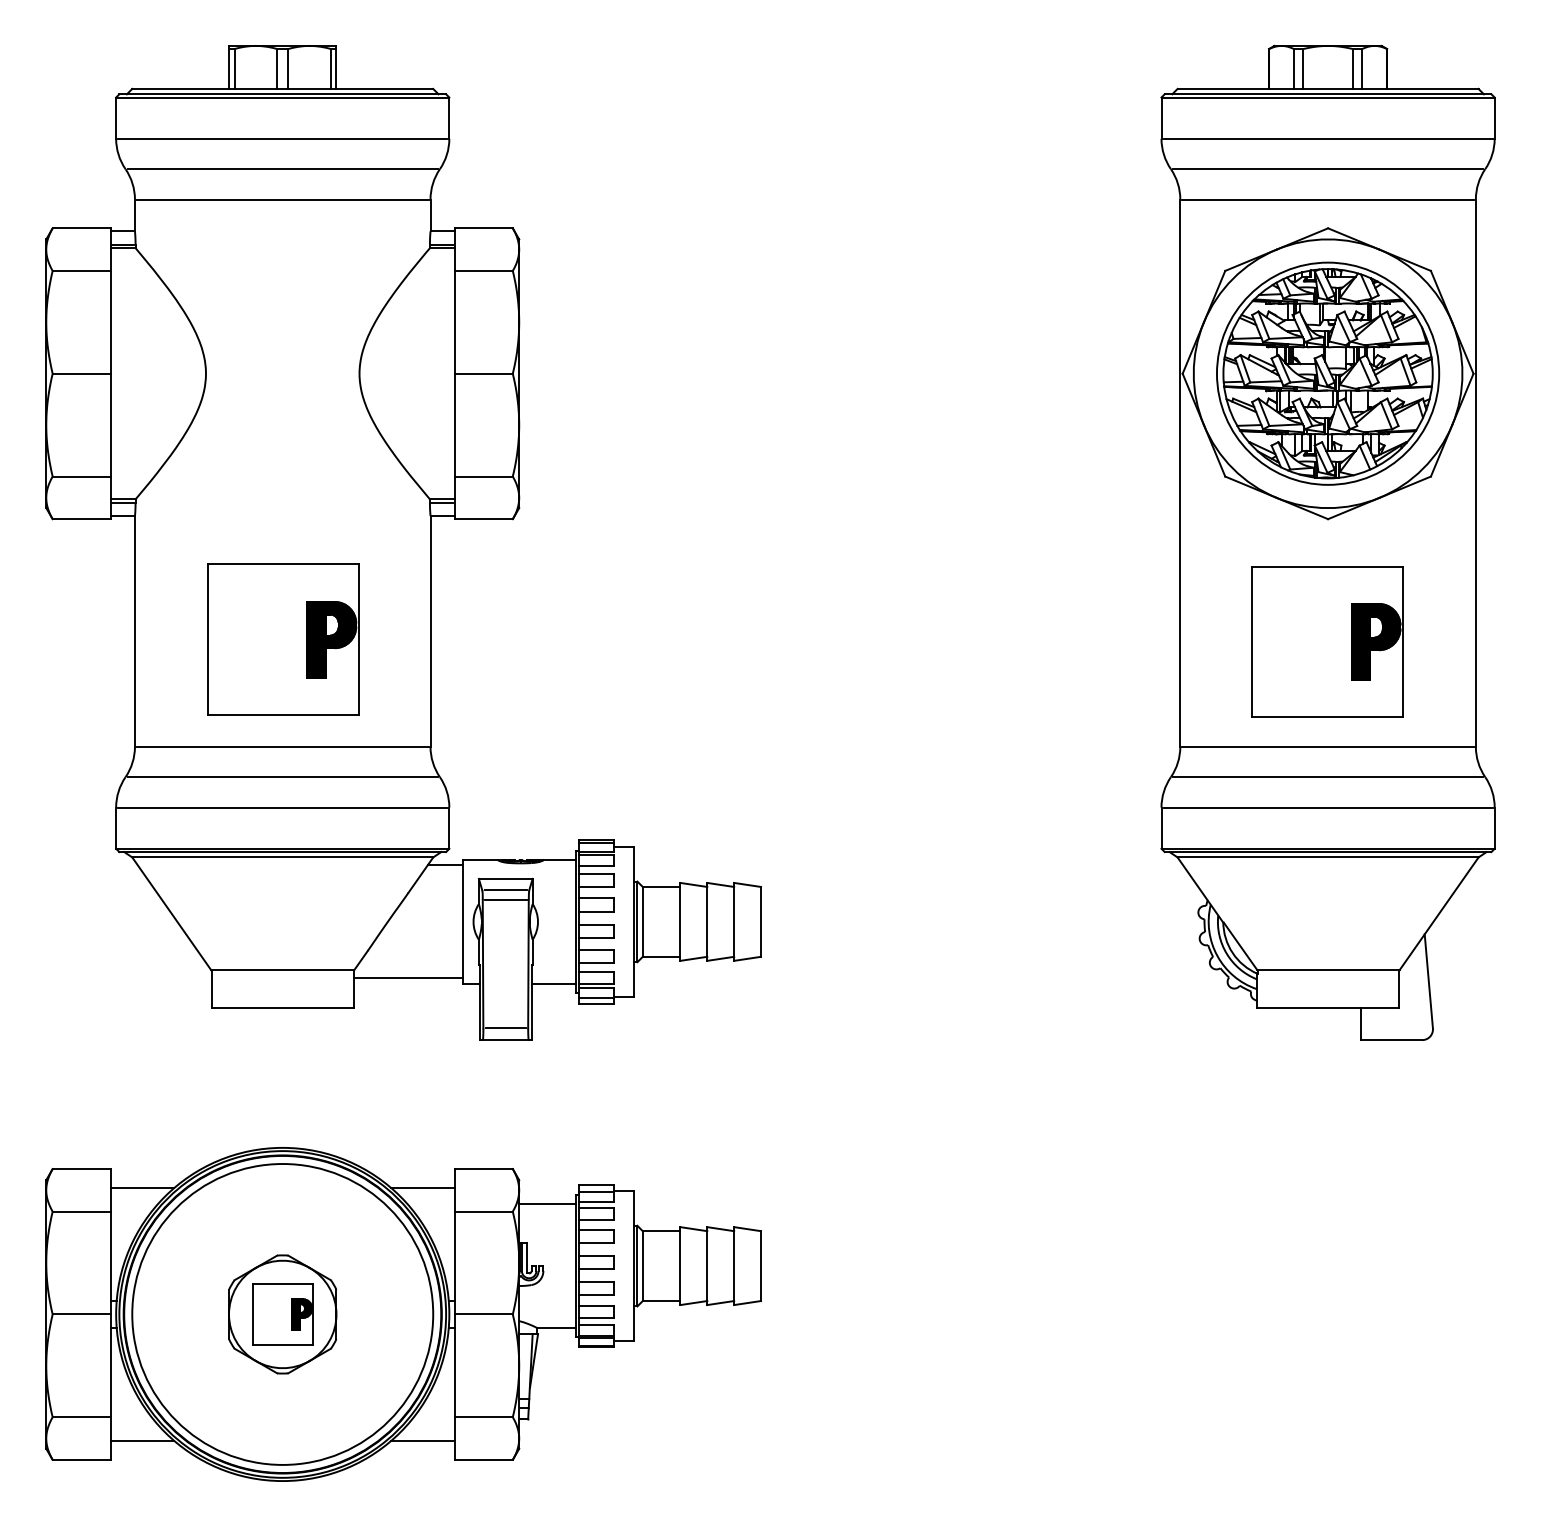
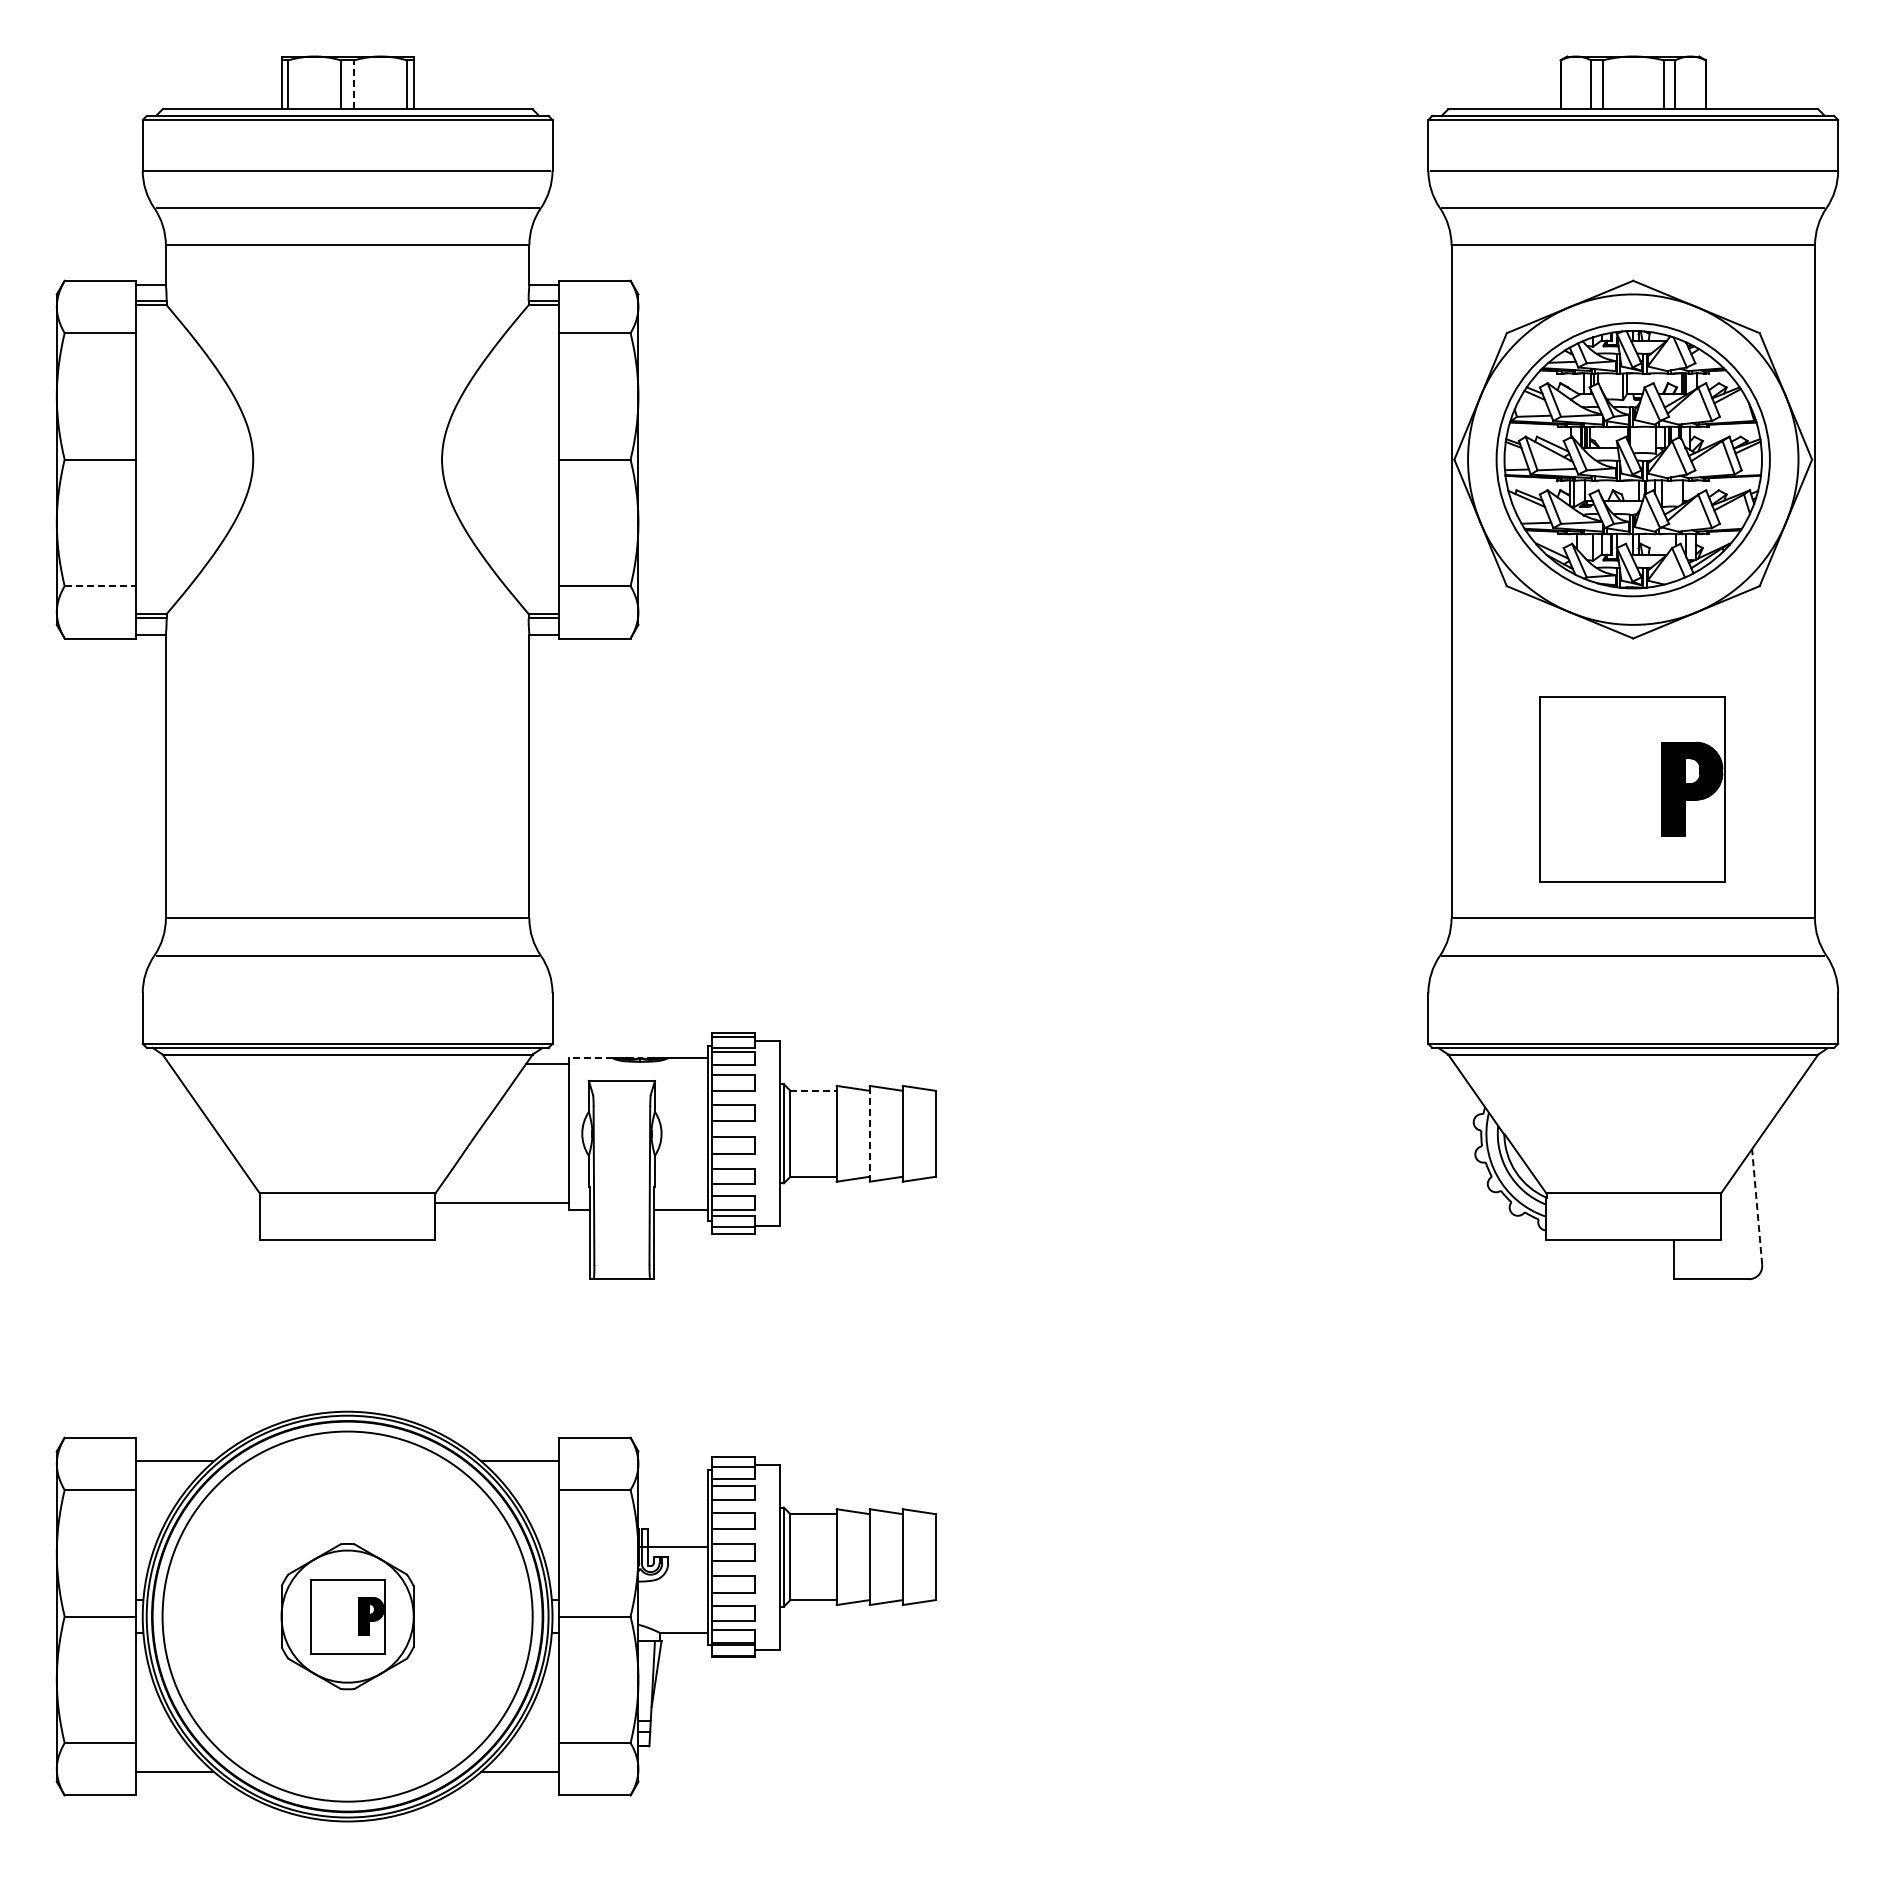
line: (288, 68) -> (354, 84), solid -> dashed
line: (81, 476) -> (100, 586), solid -> dashed
part: (283, 639) -> (348, 786), removed
line: (282, 807) -> (347, 993), removed
line: (1327, 807) -> (1632, 993), removed
line: (480, 859) -> (590, 1057), solid -> dashed
line: (662, 886) -> (814, 1090), solid -> dashed
line: (505, 890) -> (621, 1095), removed
line: (505, 899) -> (621, 1106), removed
line: (707, 921) -> (869, 1133), solid -> dashed
line: (1429, 981) -> (1757, 1206), solid -> dashed
line: (505, 1028) -> (621, 1264), removed
line: (546, 1204) -> (672, 1547), moved

